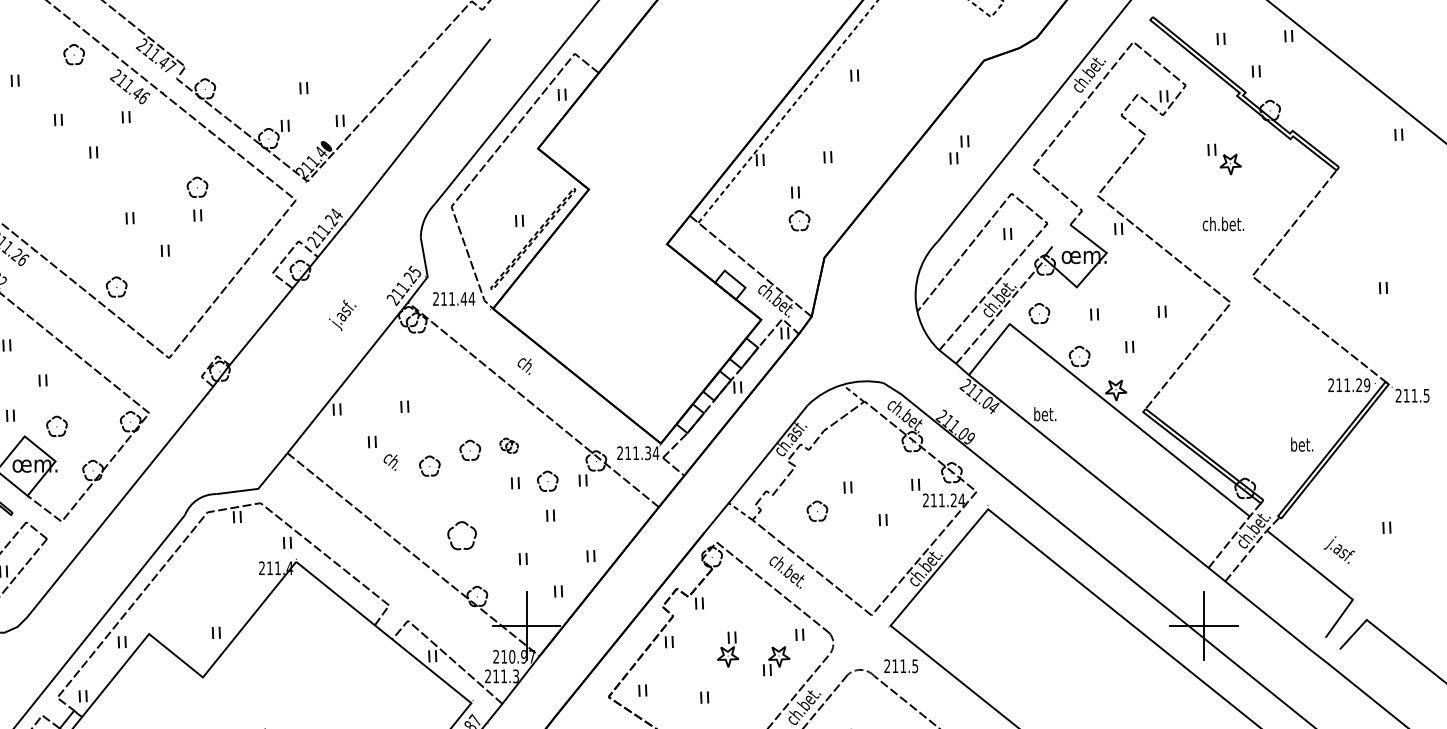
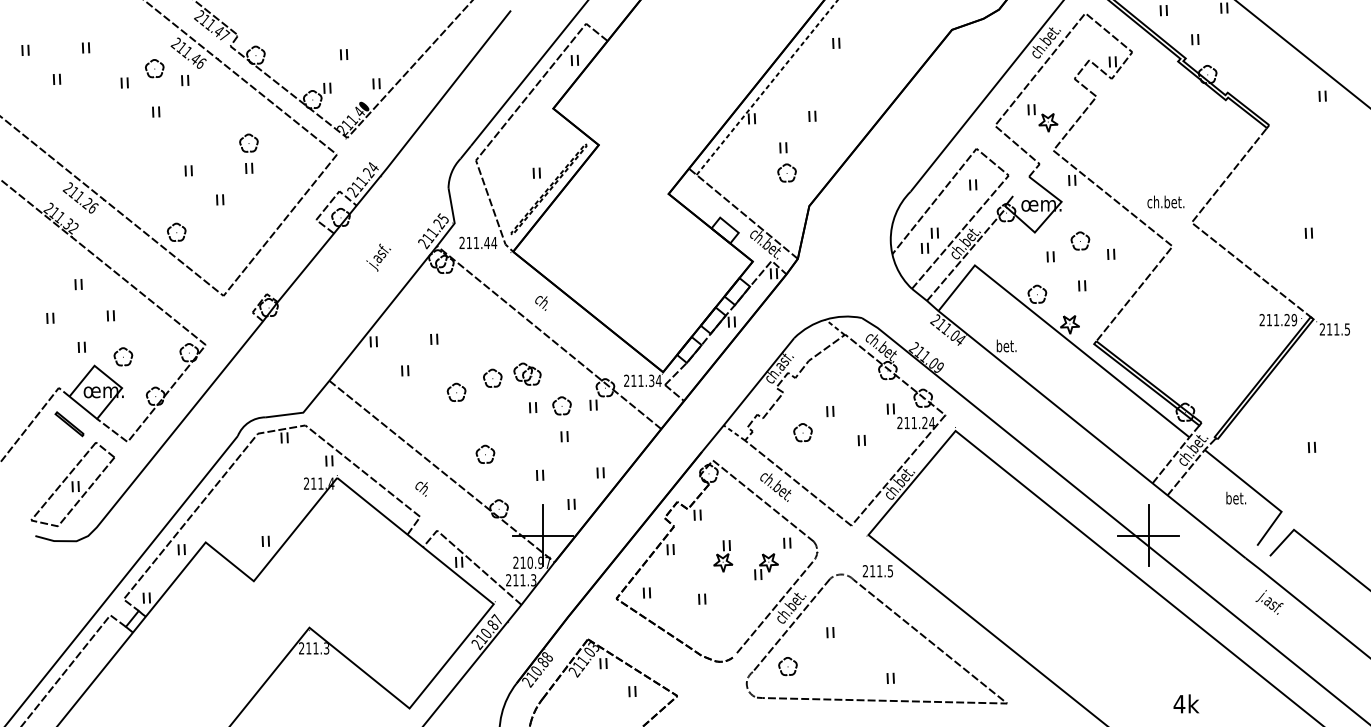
part: (73, 54) -> (154, 68), moved
part: (958, 149) -> (929, 240), moved
part: (1224, 159) -> (1042, 118), moved
text: (1222, 223) -> (1165, 201), moved
part: (1039, 312) -> (1080, 240), moved
text: (1302, 443) -> (1236, 497), moved
part: (509, 445) -> (527, 373), size x1.67
text: (390, 461) -> (421, 488), moved
part: (462, 534) -> (485, 453), size x0.71
text: (1339, 550) -> (1269, 602), moved

